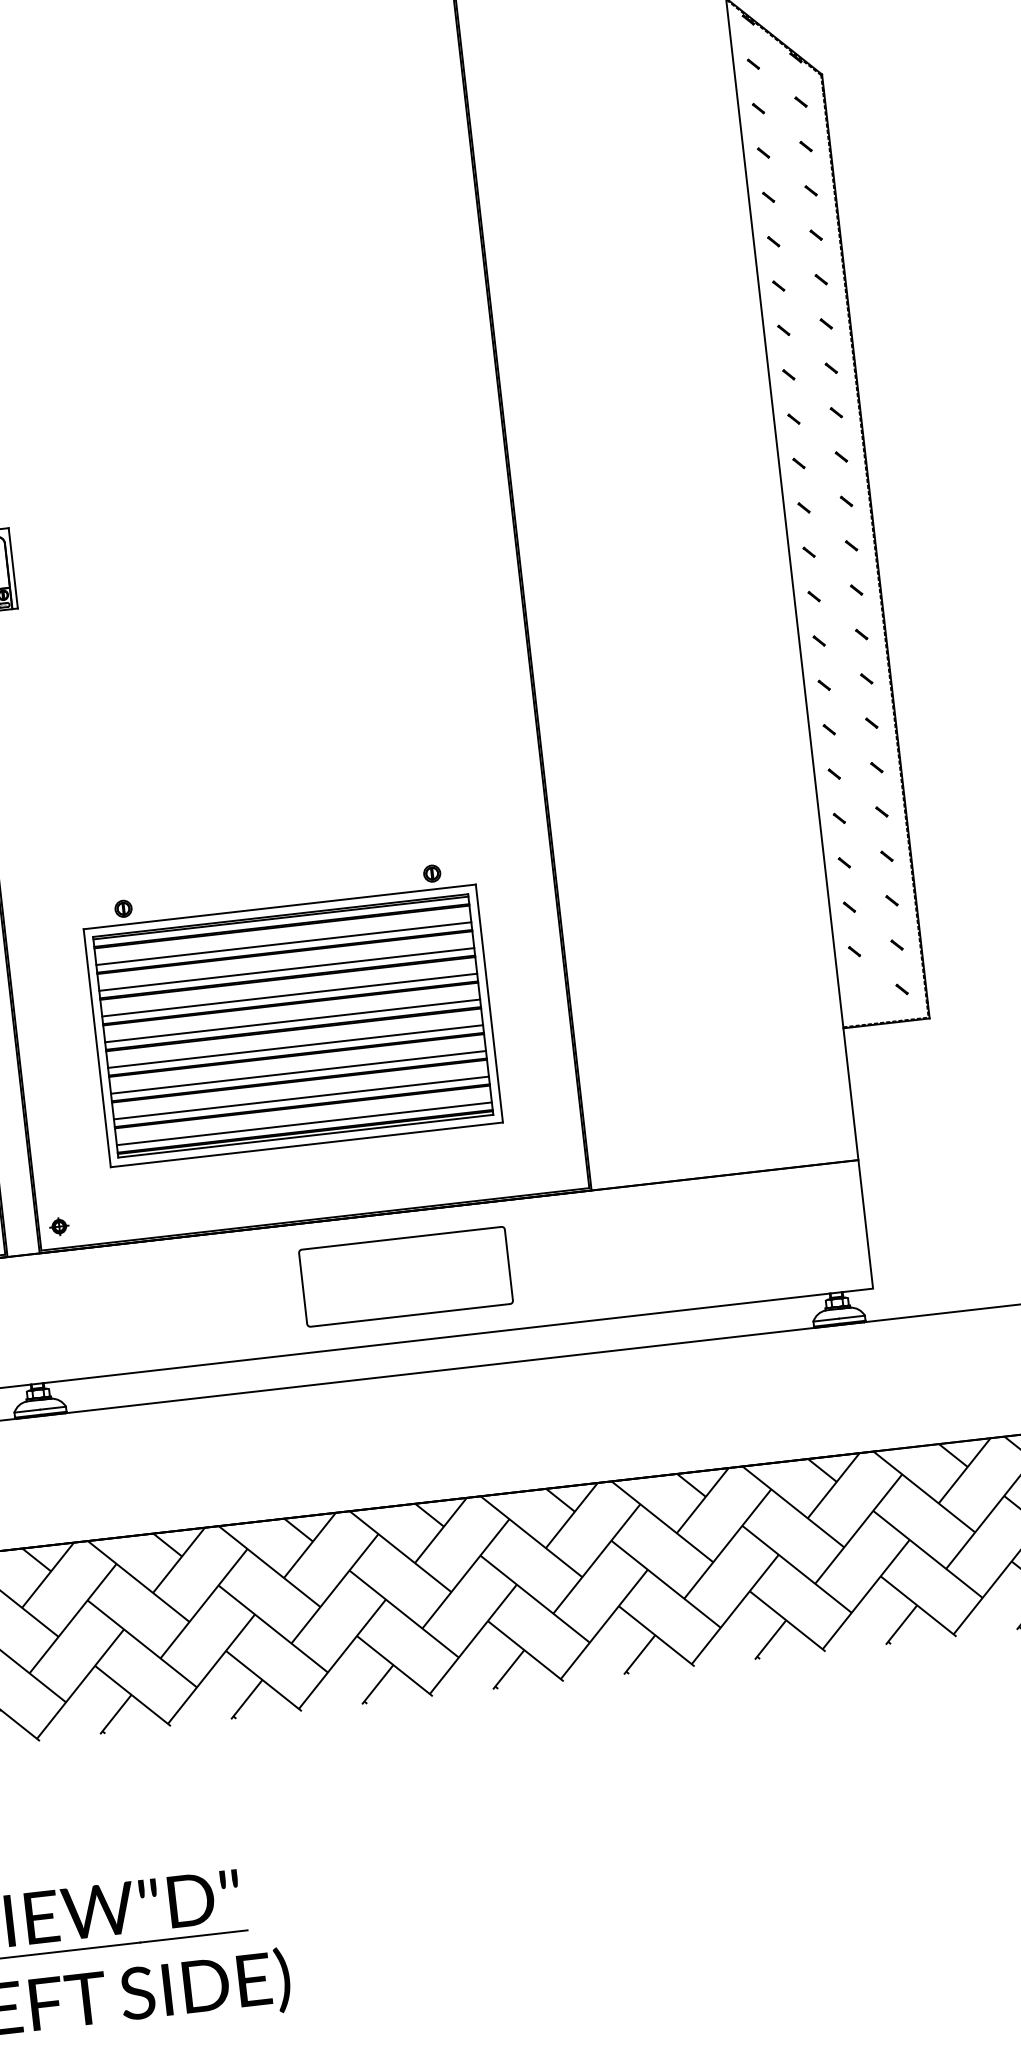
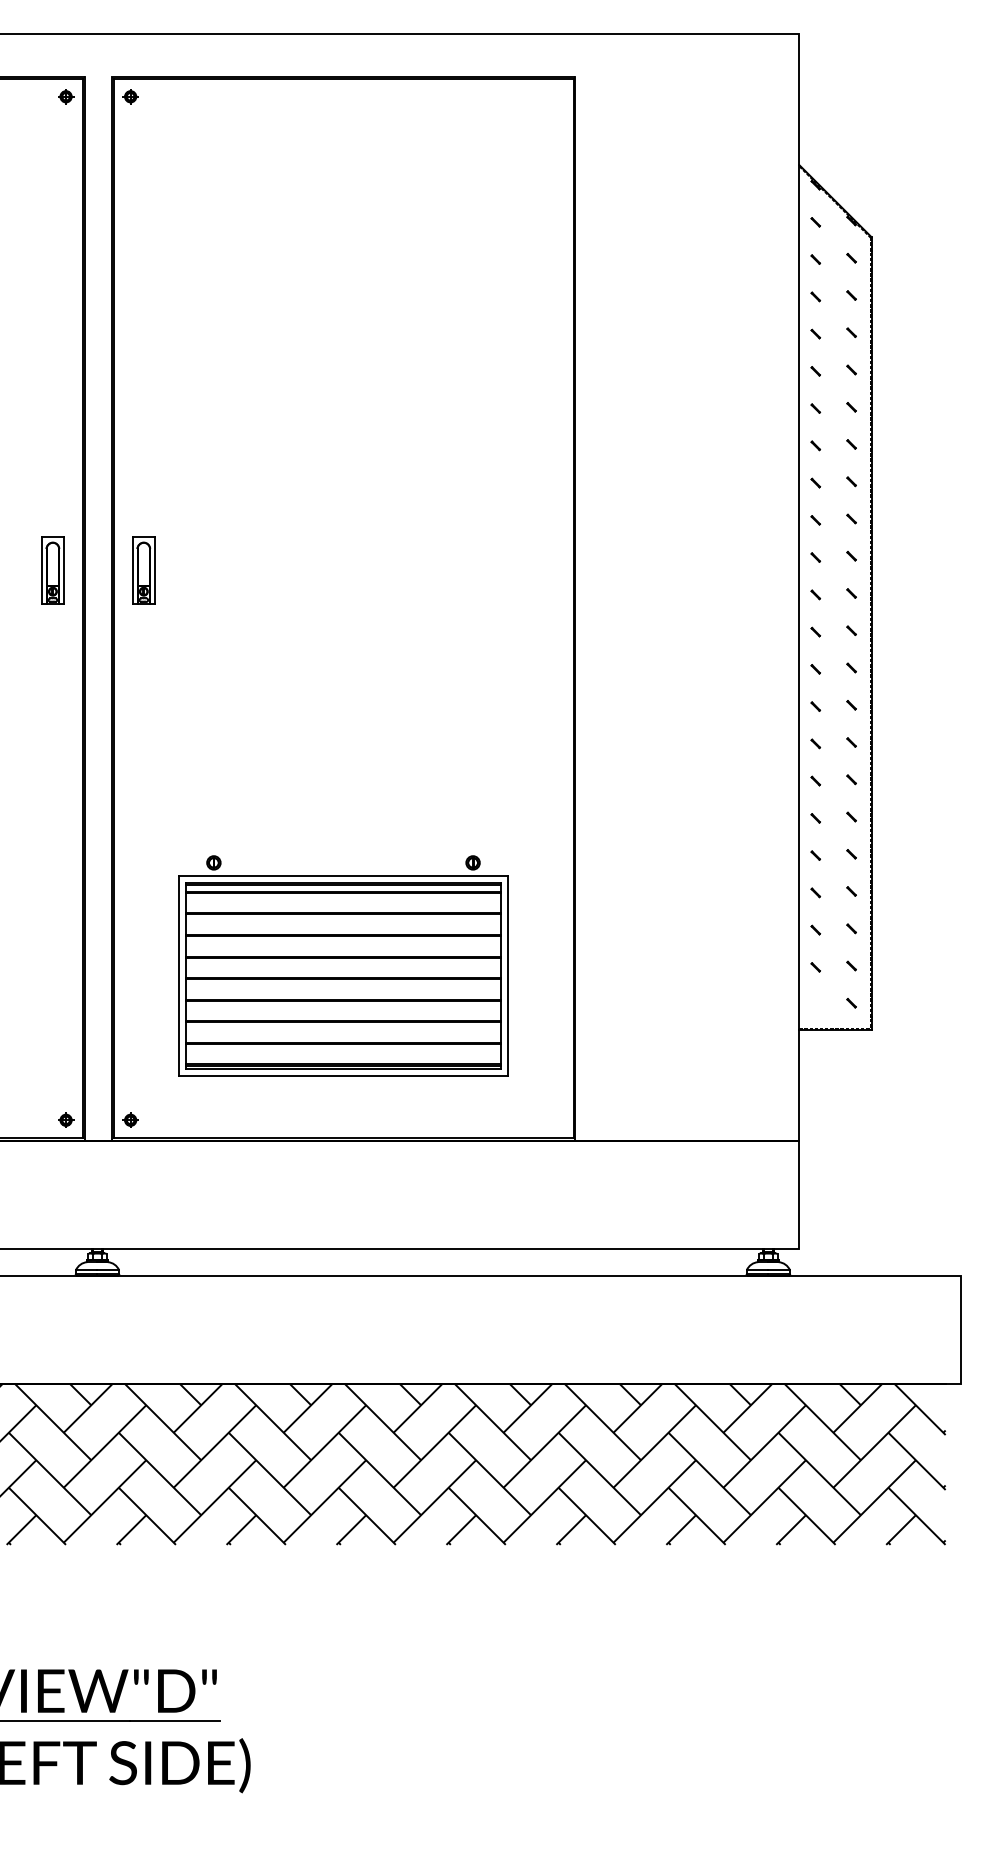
line: (283, 943) -> (343, 906), removed
line: (286, 969) -> (343, 928), removed
line: (289, 995) -> (343, 950), removed
line: (292, 1020) -> (343, 971), removed
line: (295, 1046) -> (343, 993), removed
line: (298, 1071) -> (343, 1014), removed
line: (301, 1097) -> (343, 1036), removed
line: (304, 1124) -> (343, 1058), removed
part: (406, 1276) -> (413, 1194), removed

